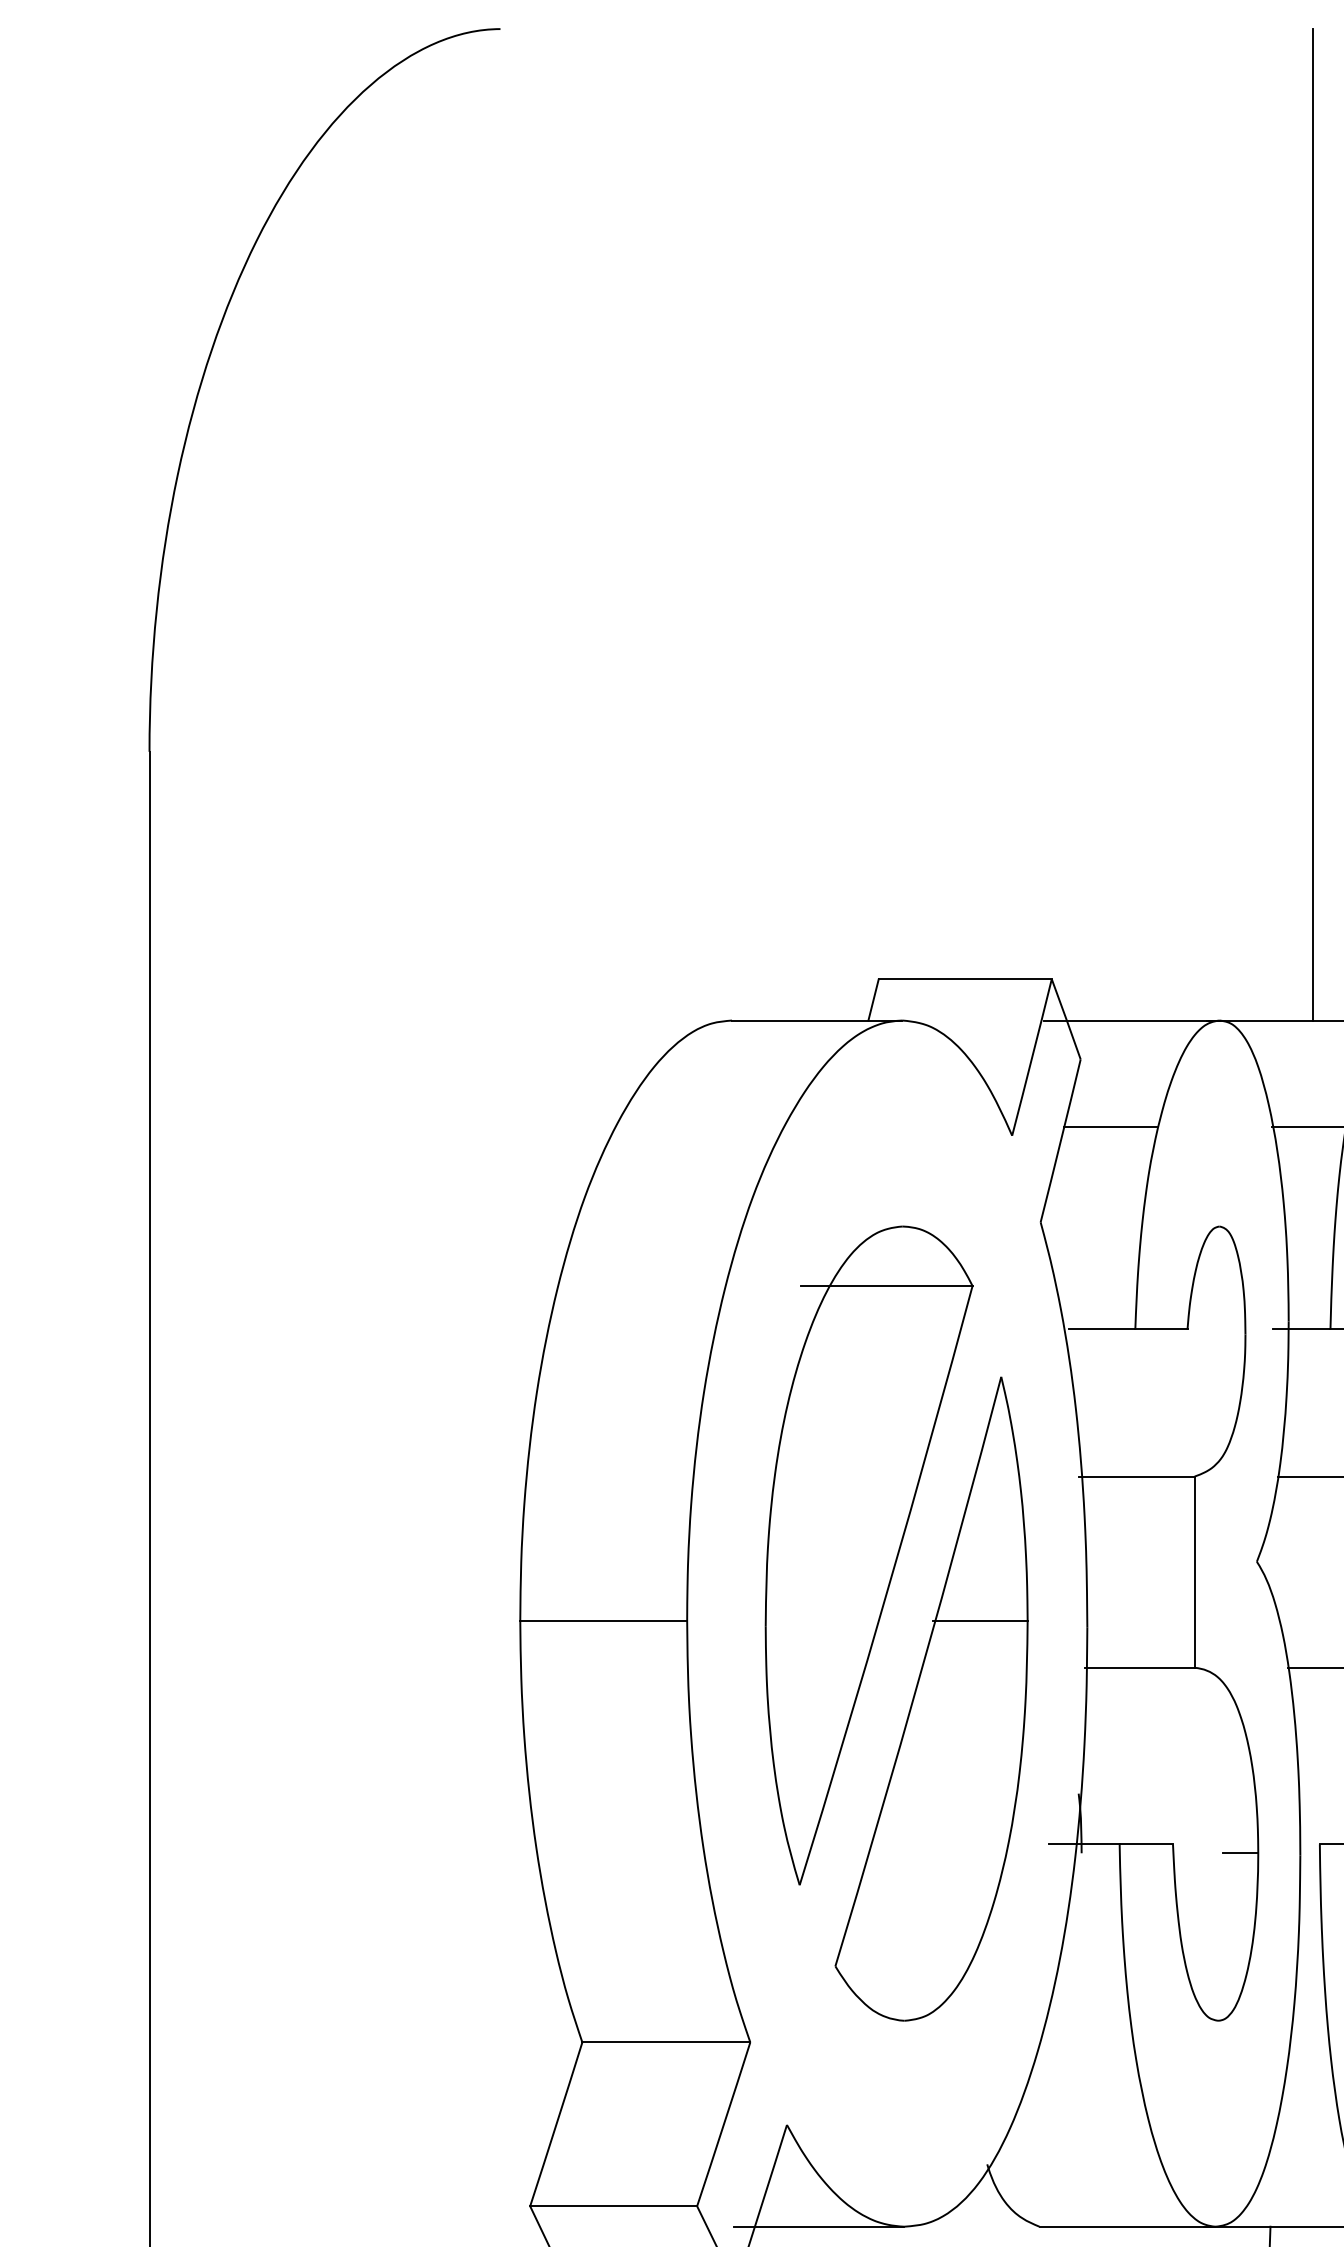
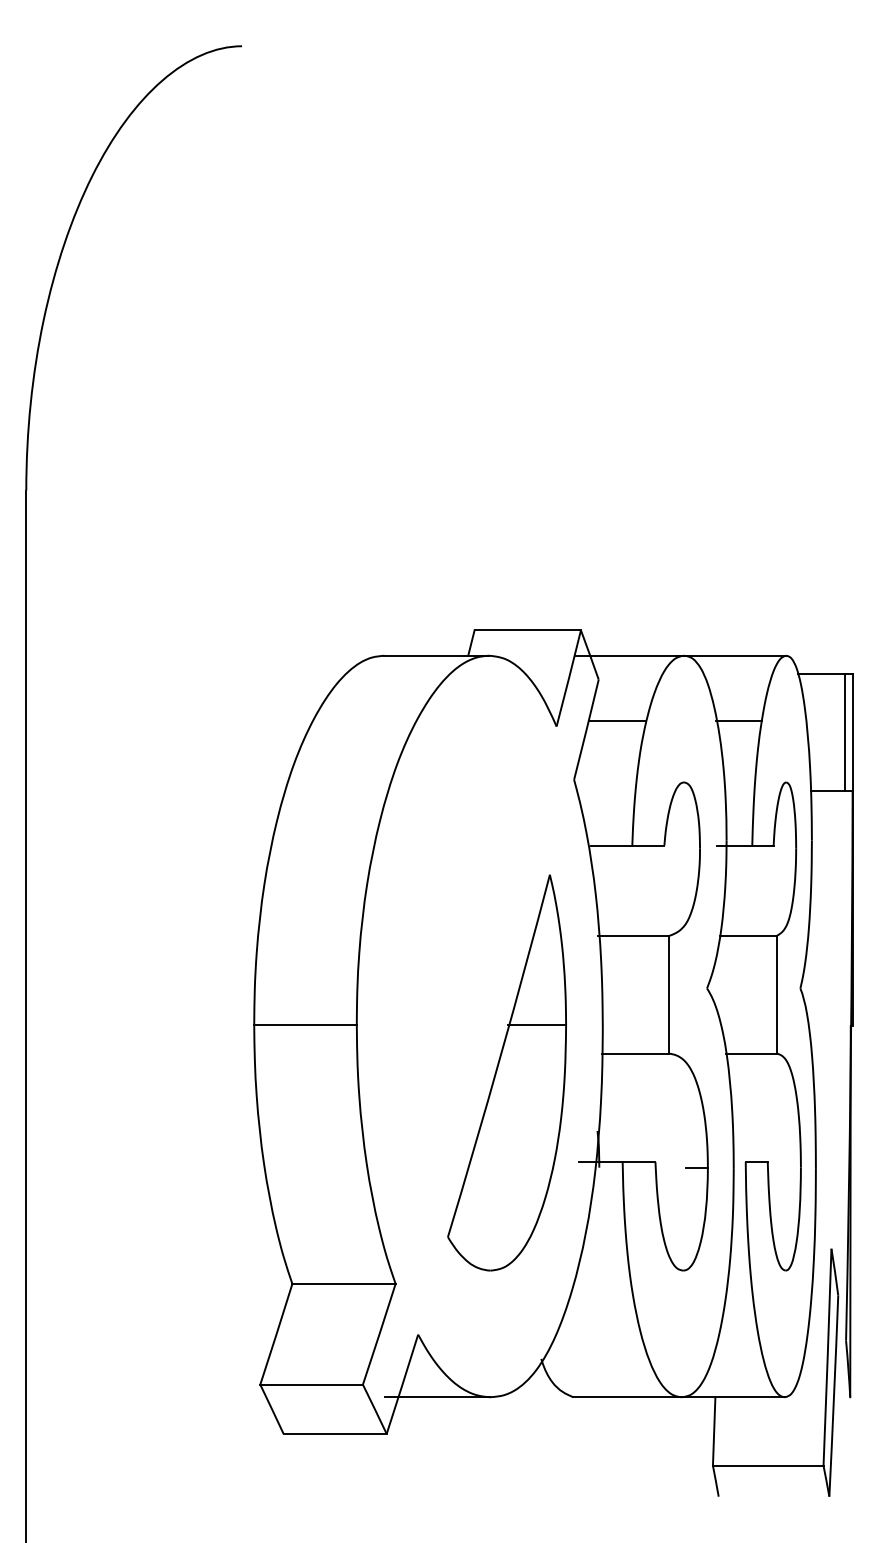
line: (1312, 523) -> (741, 350), removed
part: (868, 1555) -> (468, 984), removed

